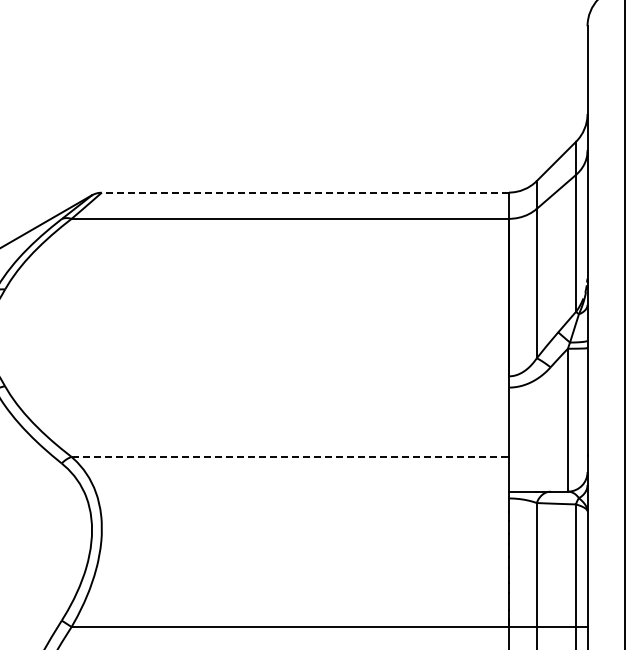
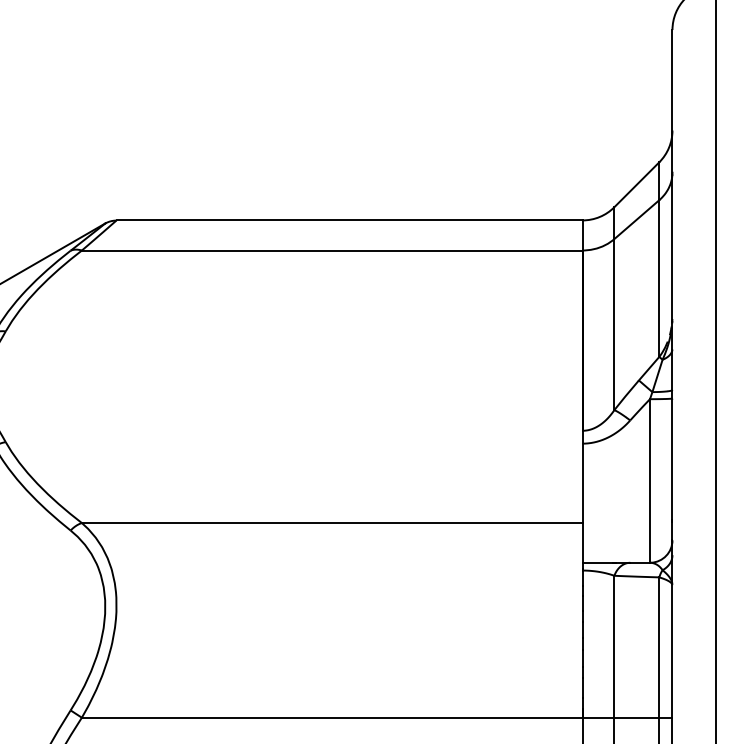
line: (305, 192) -> (349, 220), dashed -> solid
line: (290, 456) -> (332, 522), dashed -> solid

